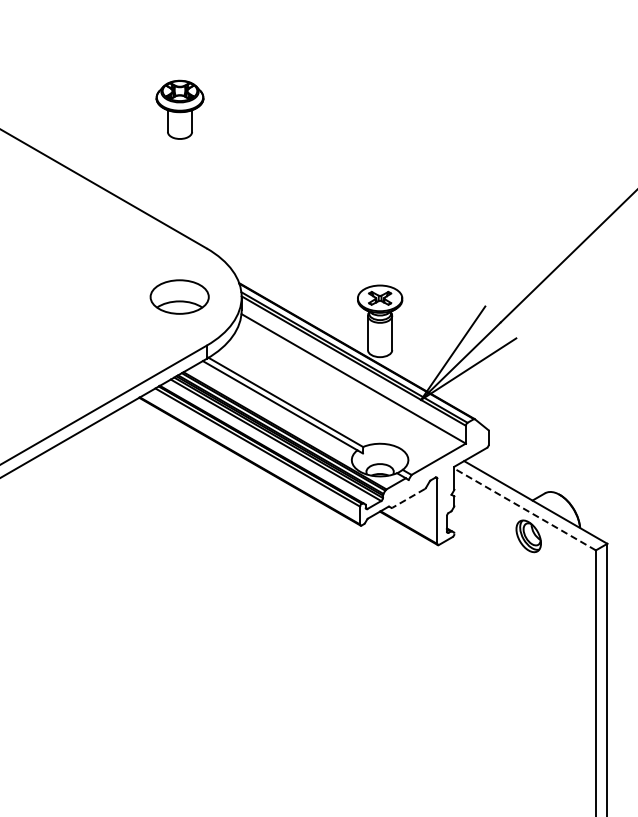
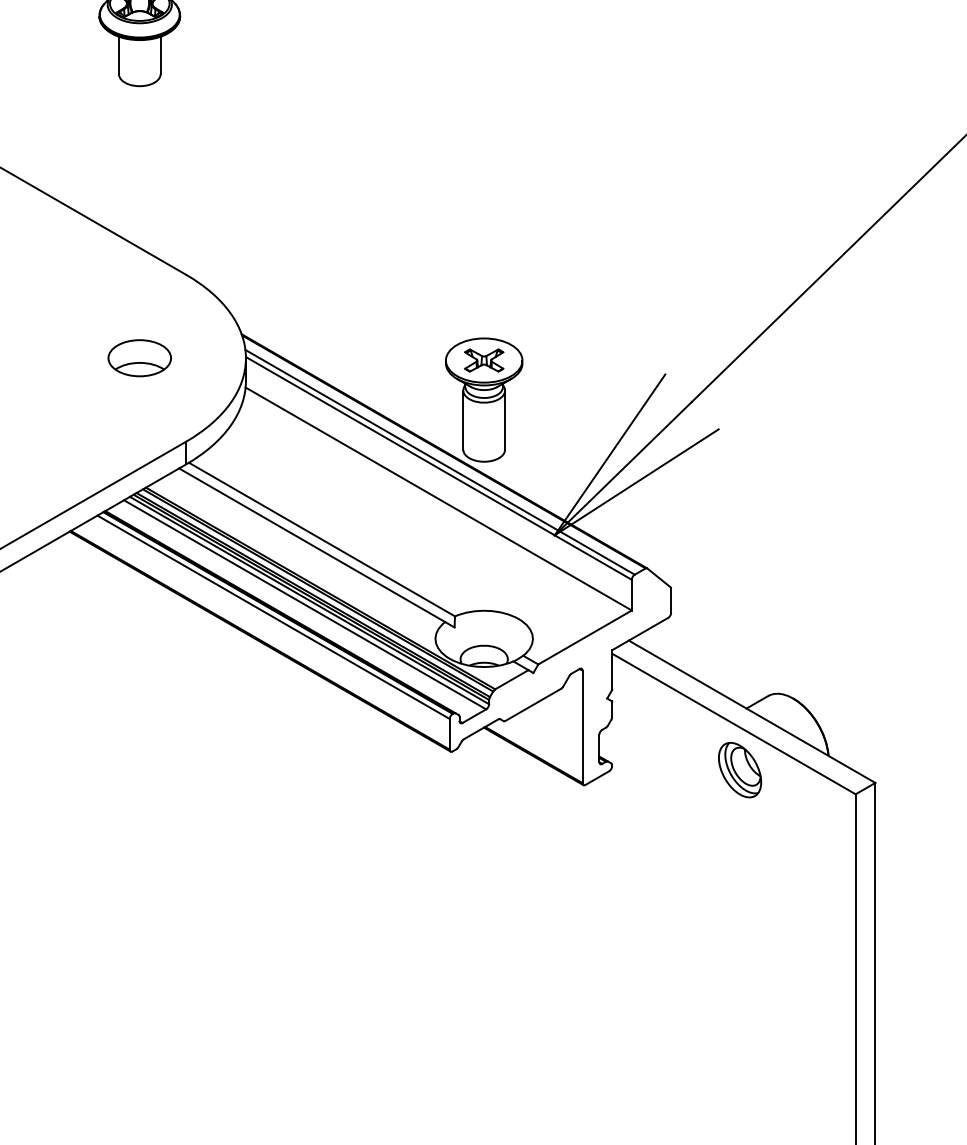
part: (180, 296) -> (140, 357), size x0.62
line: (408, 498) -> (533, 704), dashed -> solid
line: (525, 509) -> (734, 723), dashed -> solid

